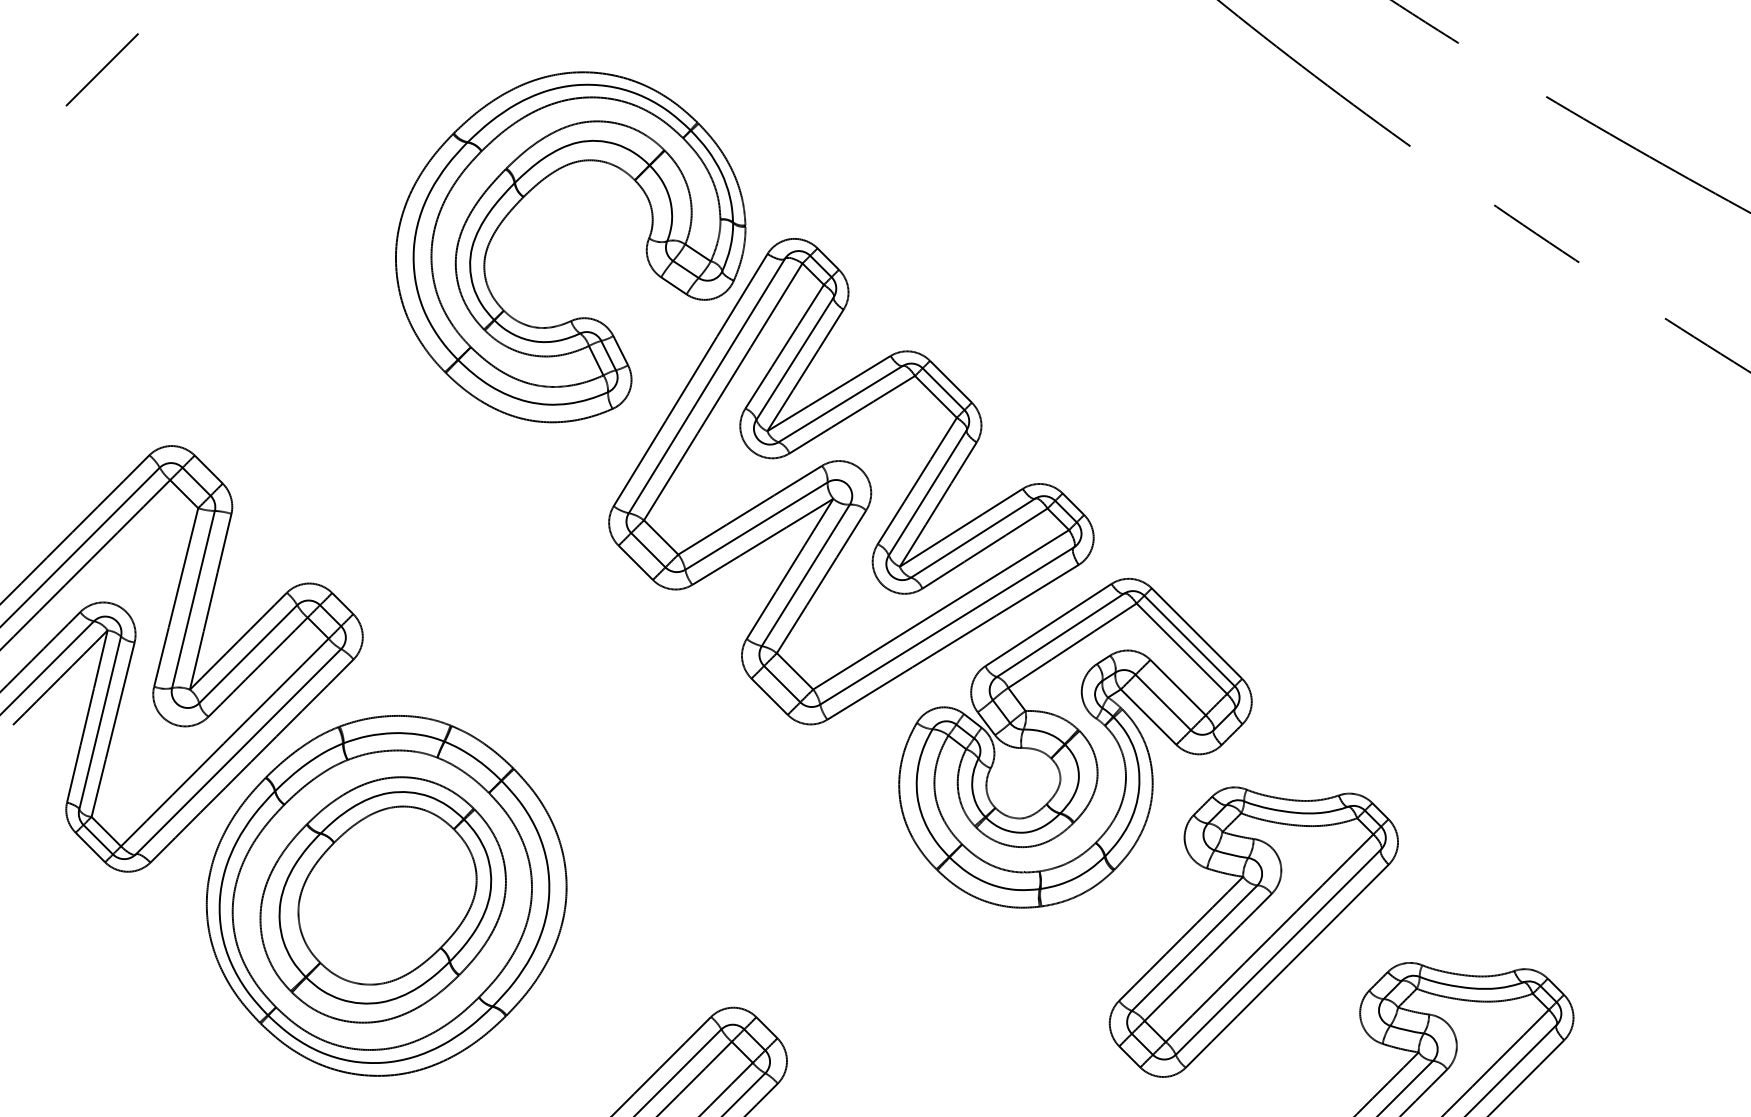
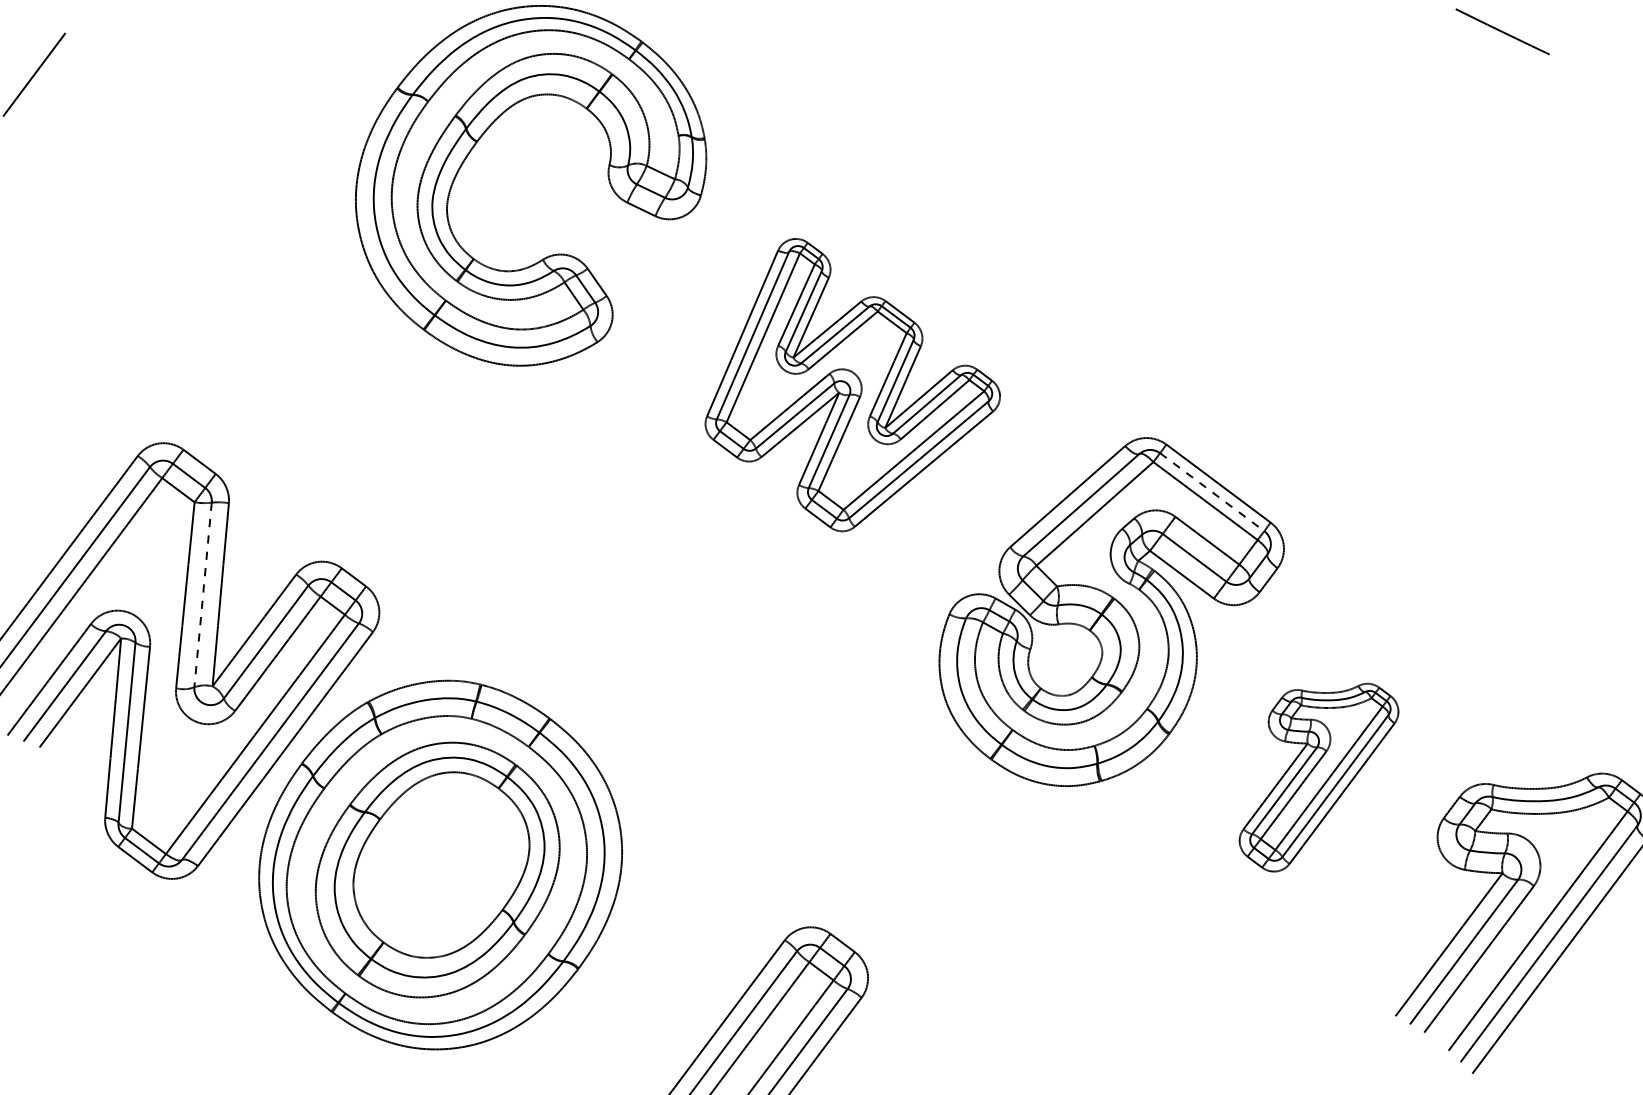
part: (851, 481) -> (848, 380), size x0.6
line: (193, 600) -> (203, 595), solid -> dashed
line: (1189, 641) -> (1212, 492), solid -> dashed
part: (1253, 931) -> (1318, 775), size x0.6

